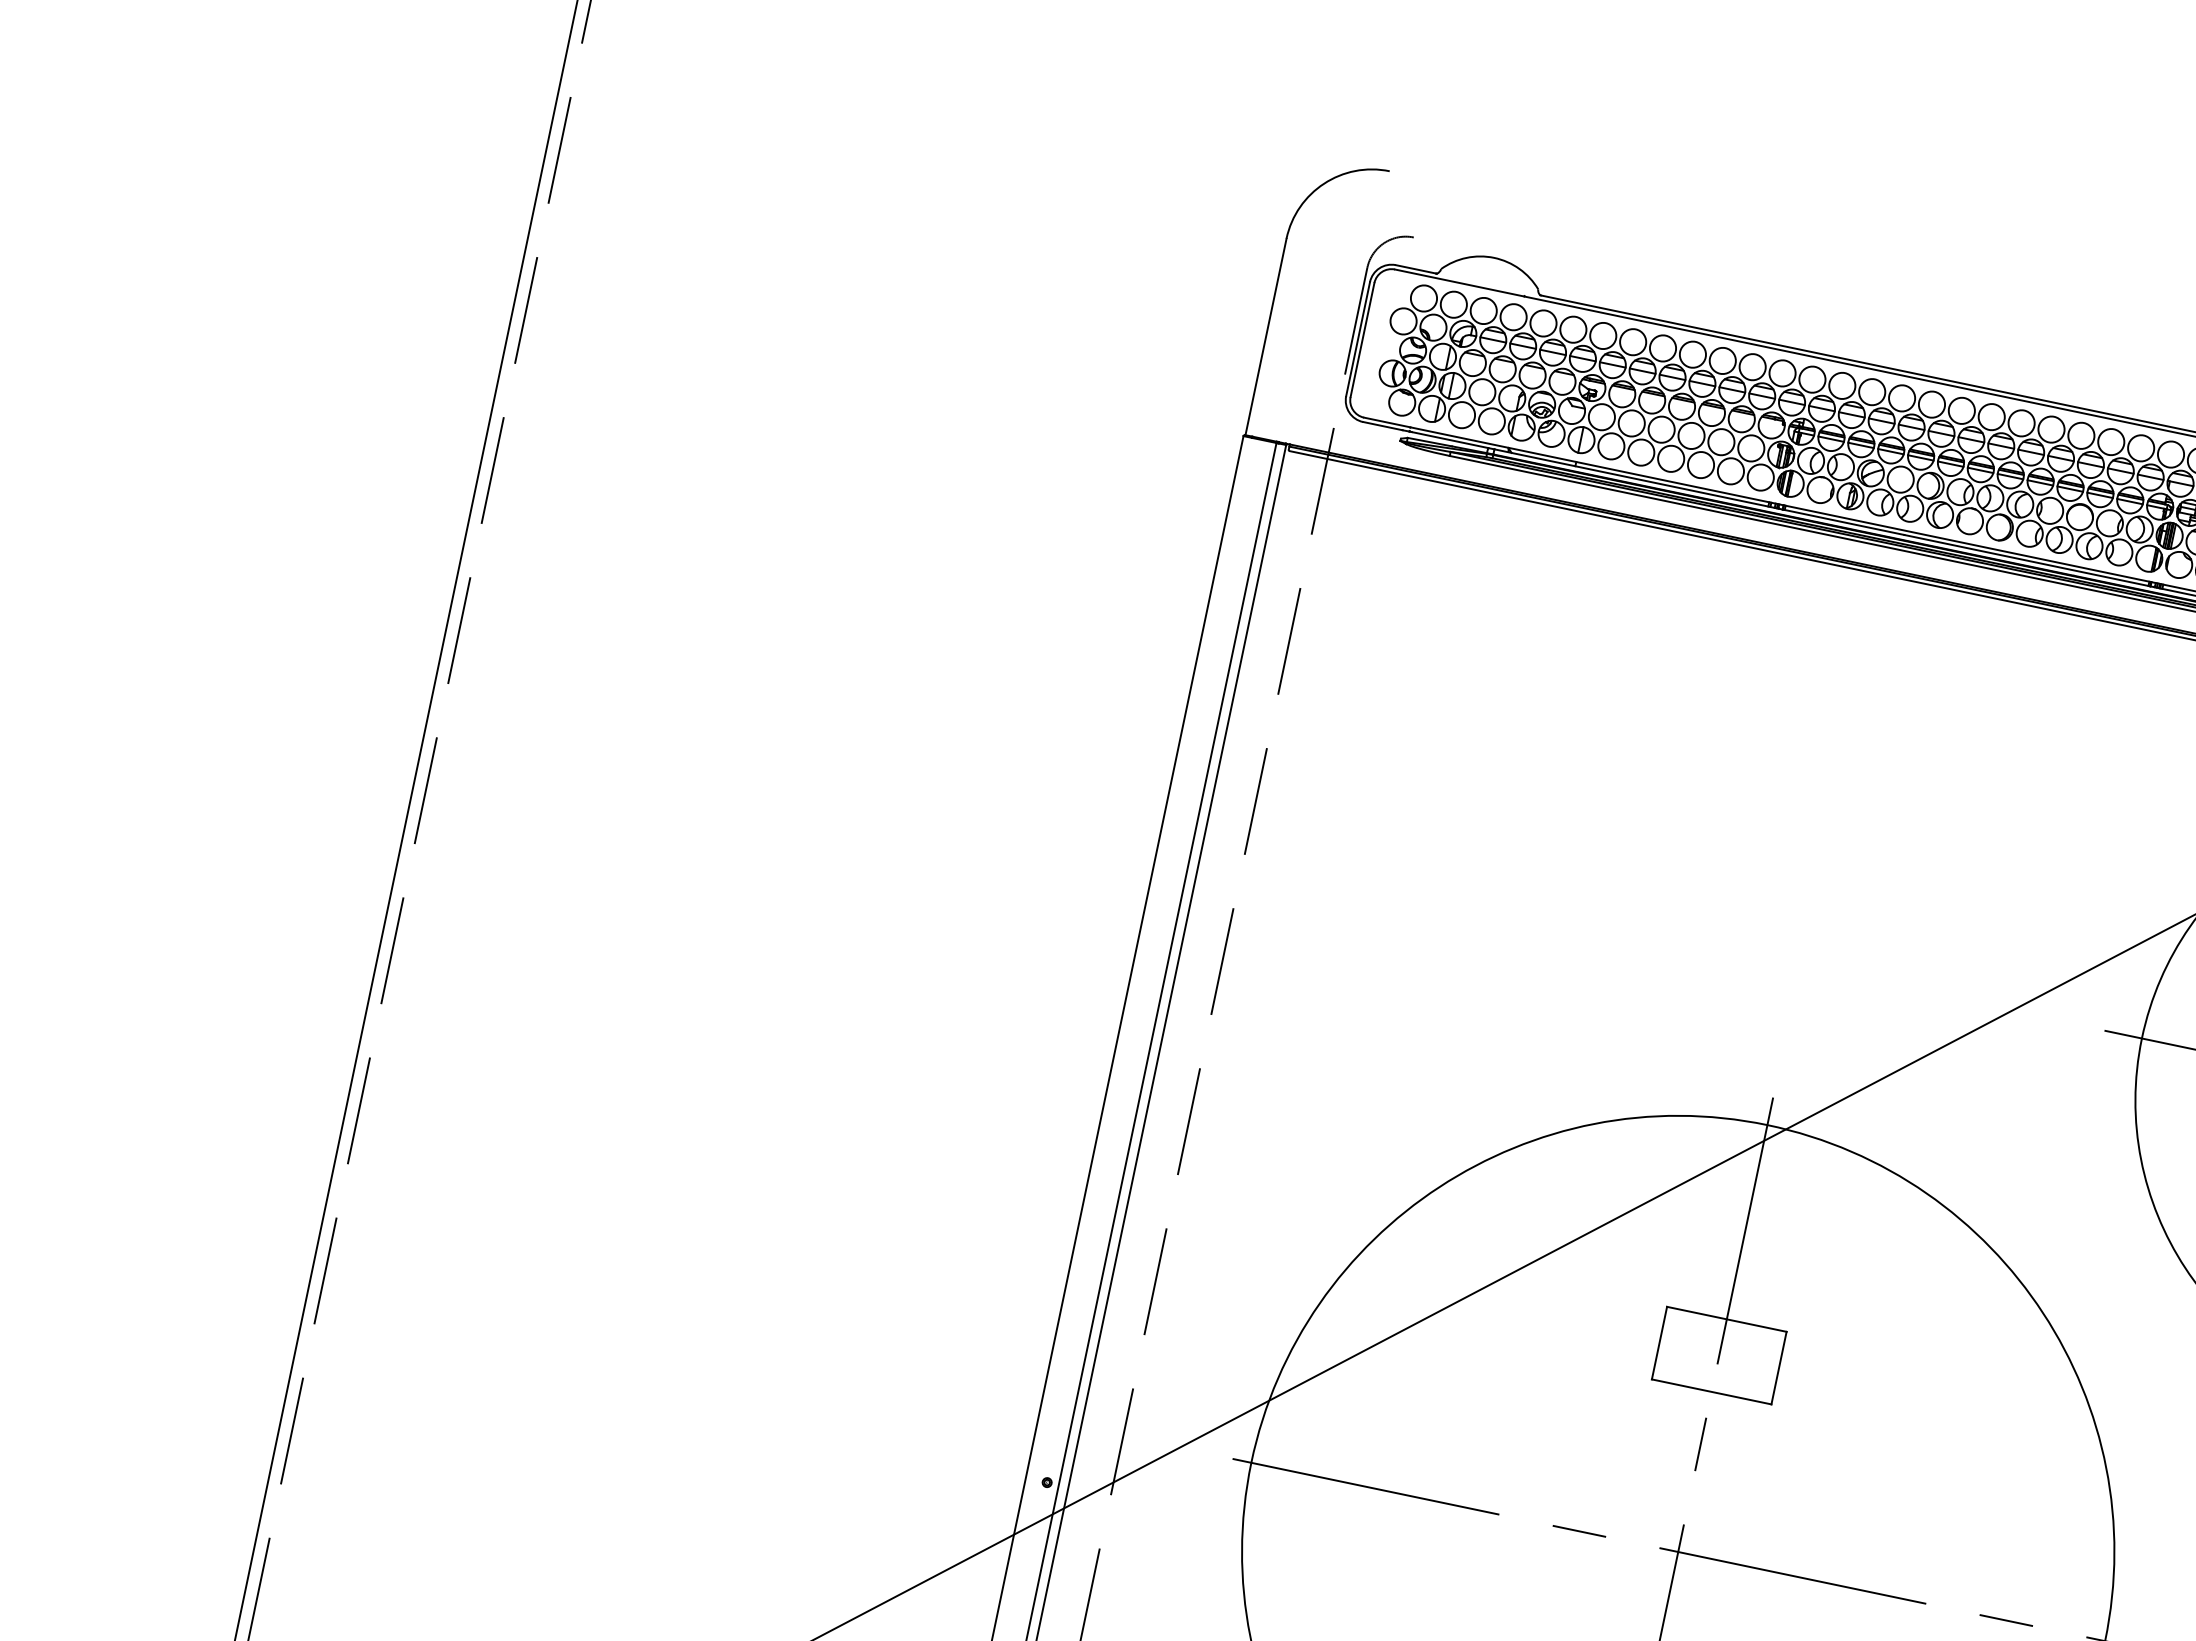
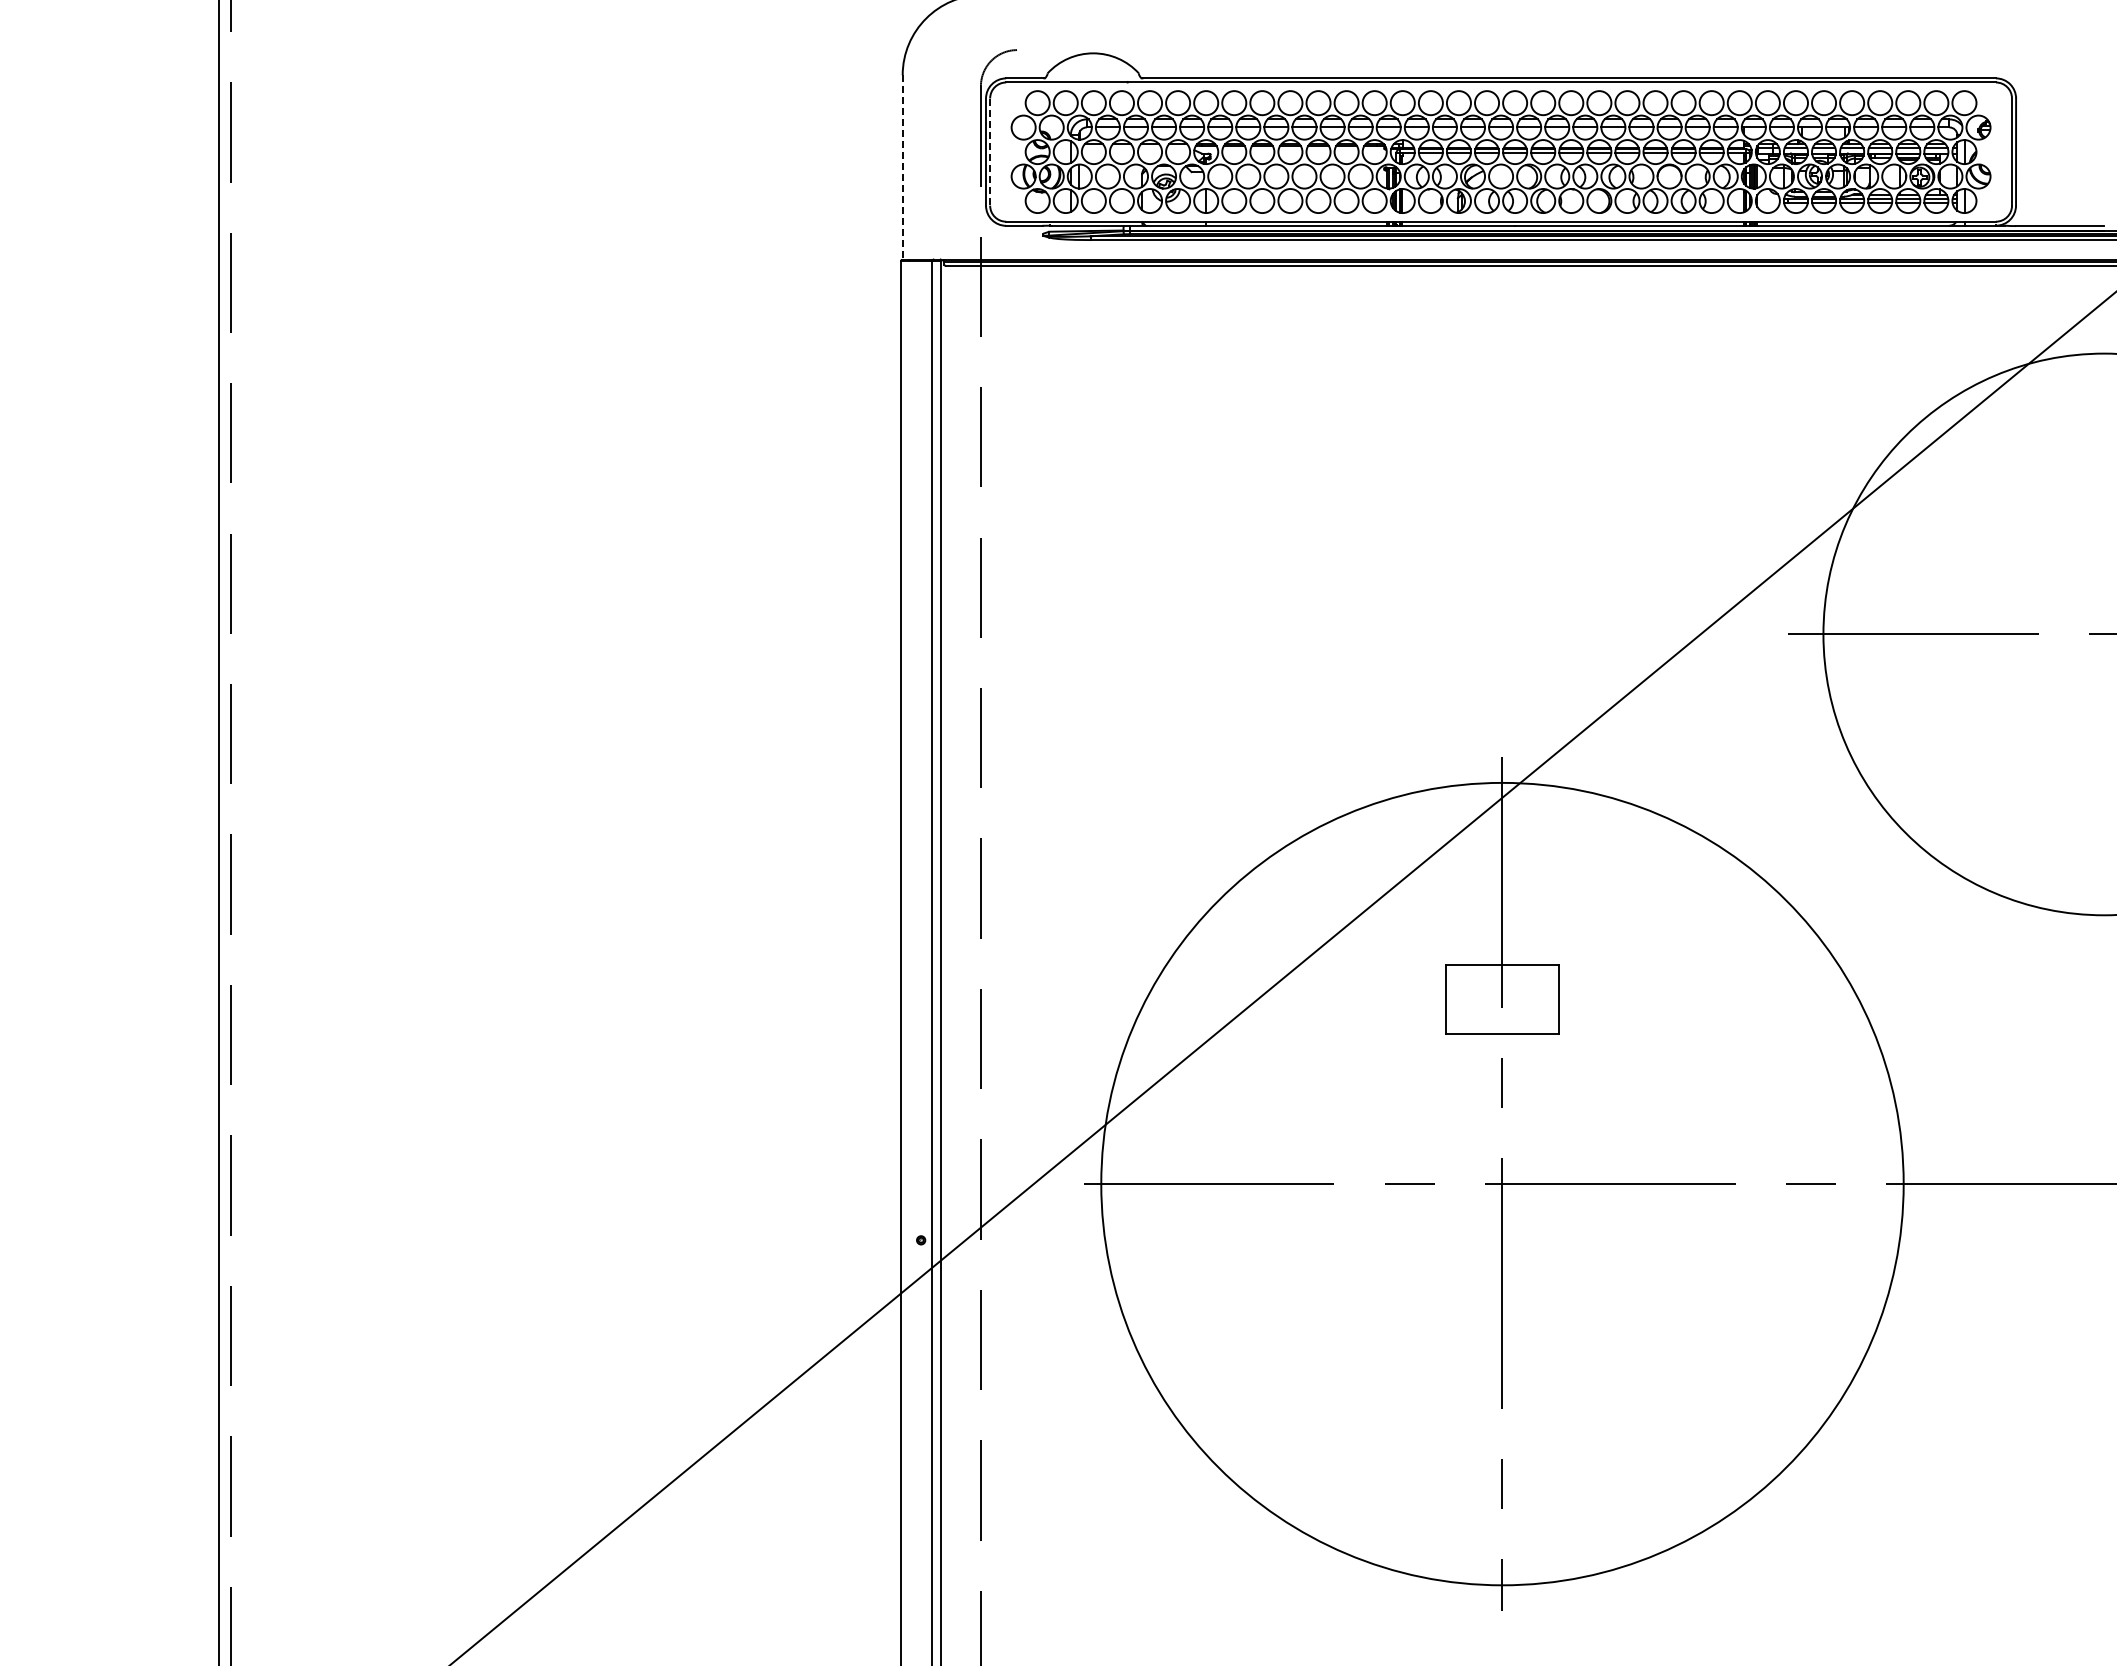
line: (1265, 337) -> (902, 168), solid -> dashed
line: (1362, 340) -> (990, 152), solid -> dashed

